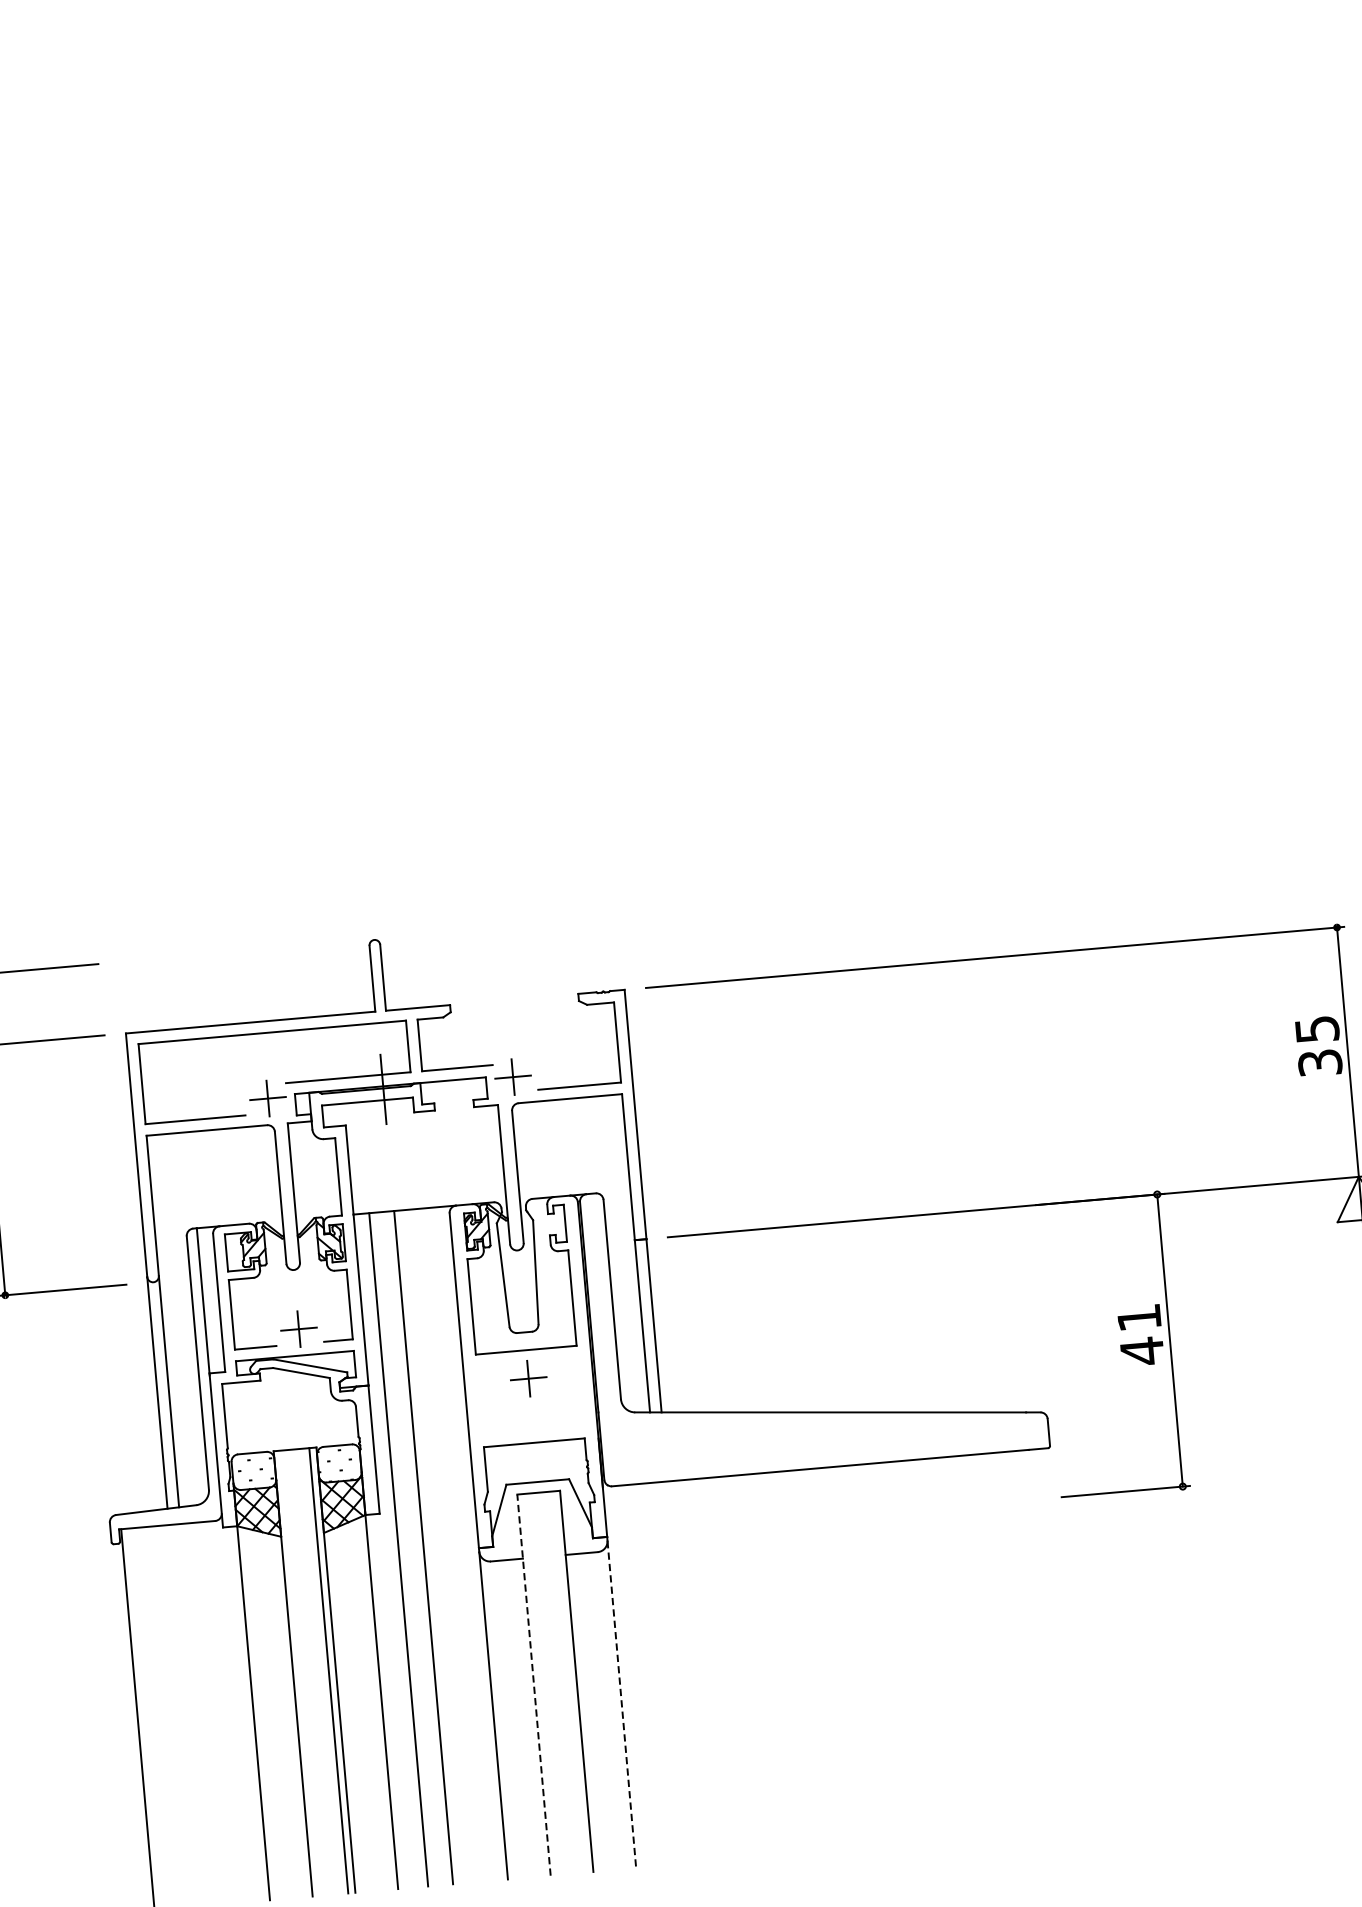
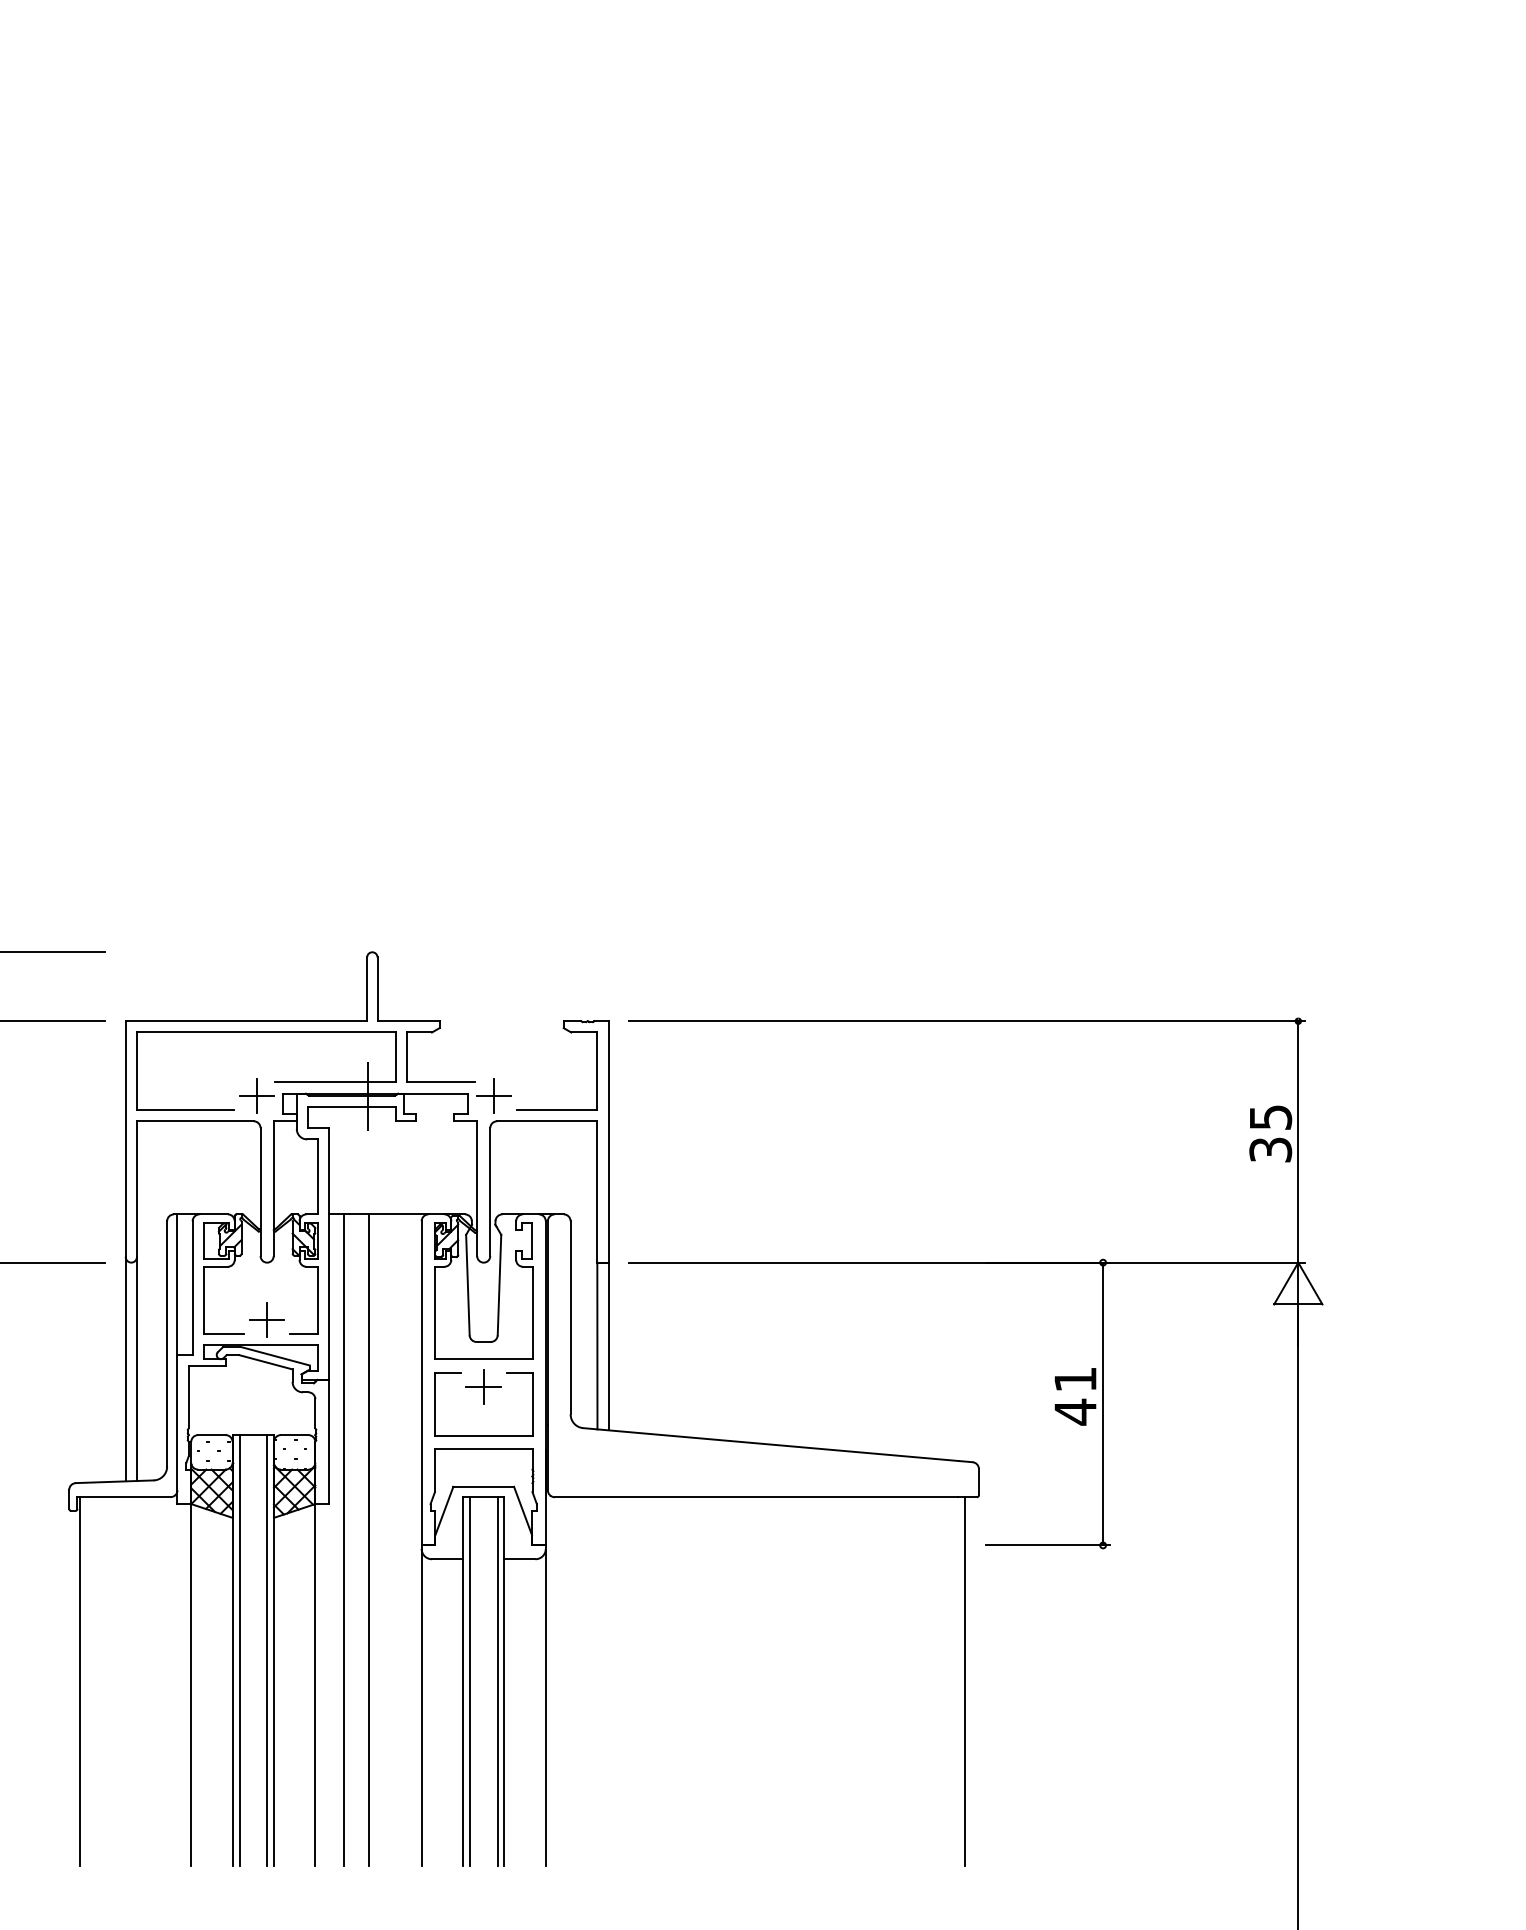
part: (532, 1429) -> (483, 1435), added
line: (1052, 1639) -> (965, 1681), added
line: (300, 1673) -> (239, 1650), added
line: (569, 1681) -> (497, 1681), added
line: (534, 1684) -> (463, 1681), dashed -> solid
line: (540, 1684) -> (469, 1681), added
line: (621, 1705) -> (545, 1708), dashed -> solid

